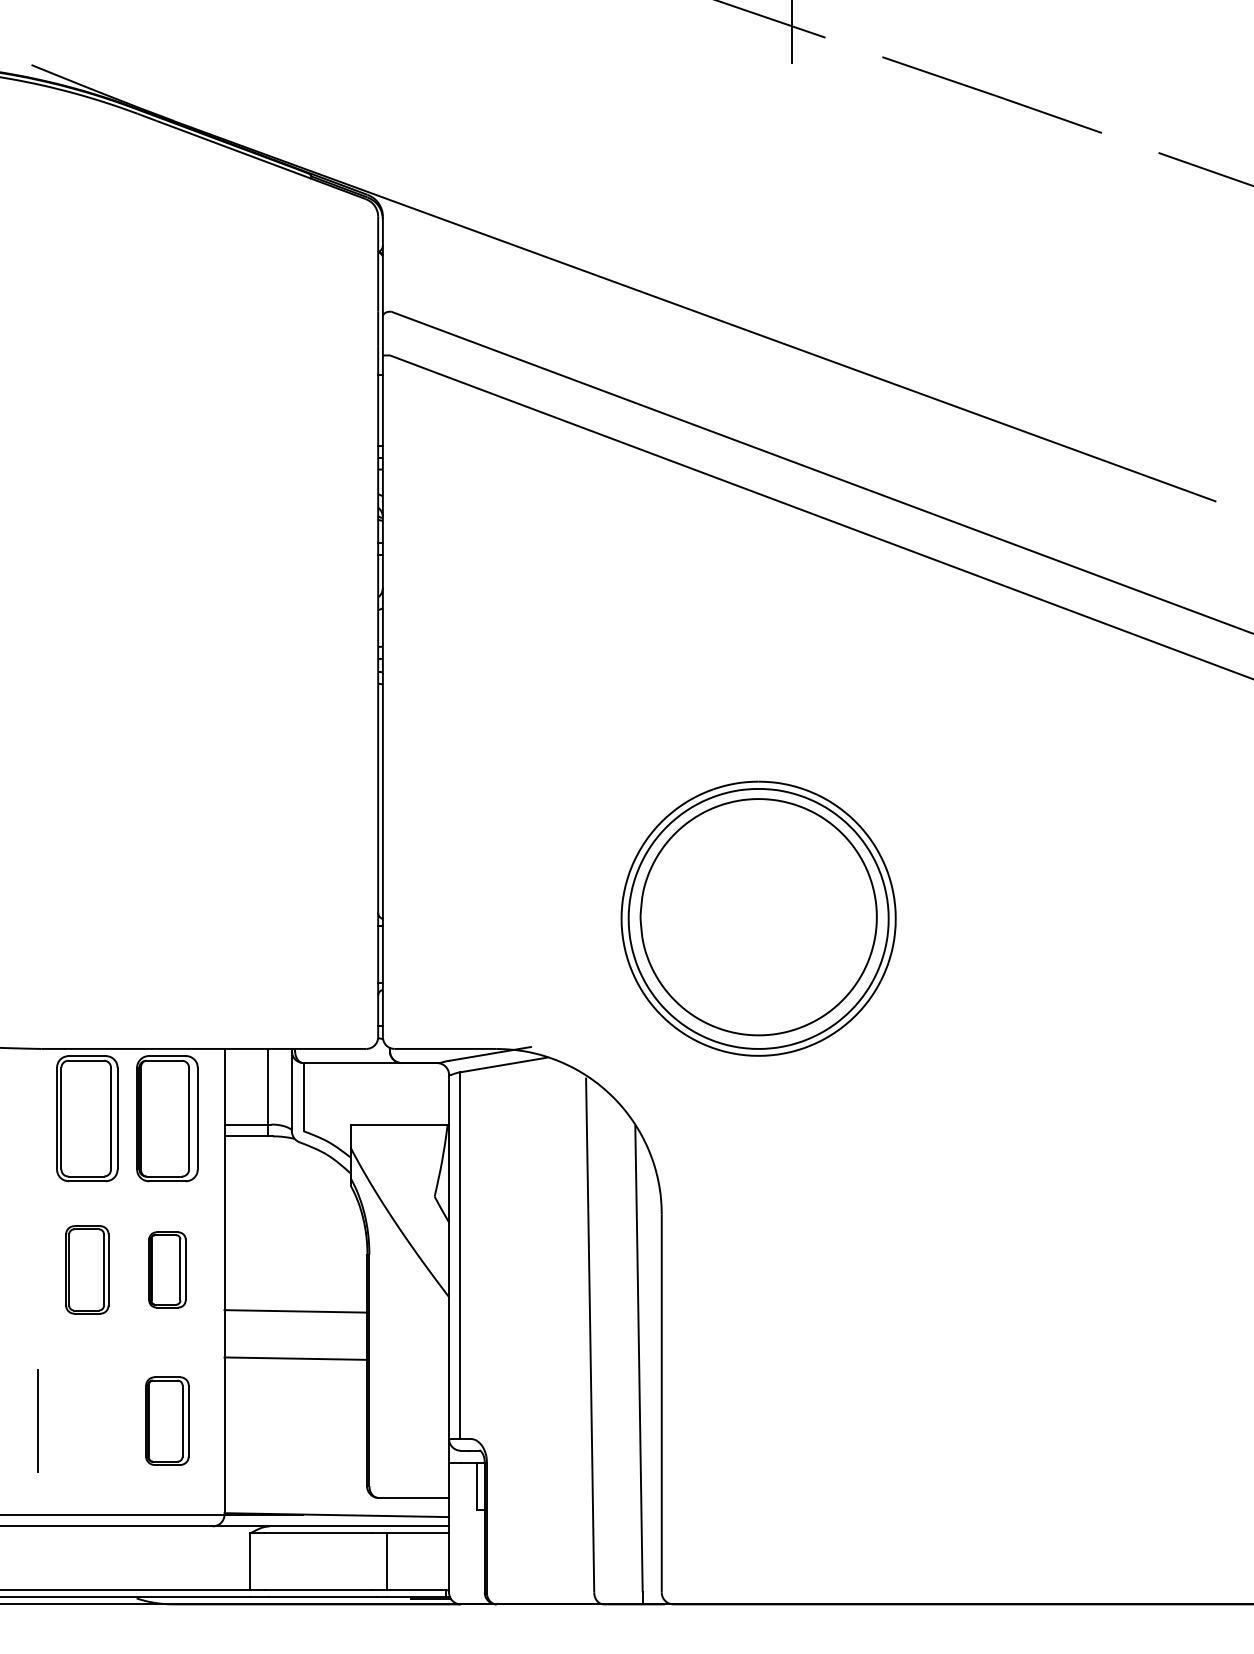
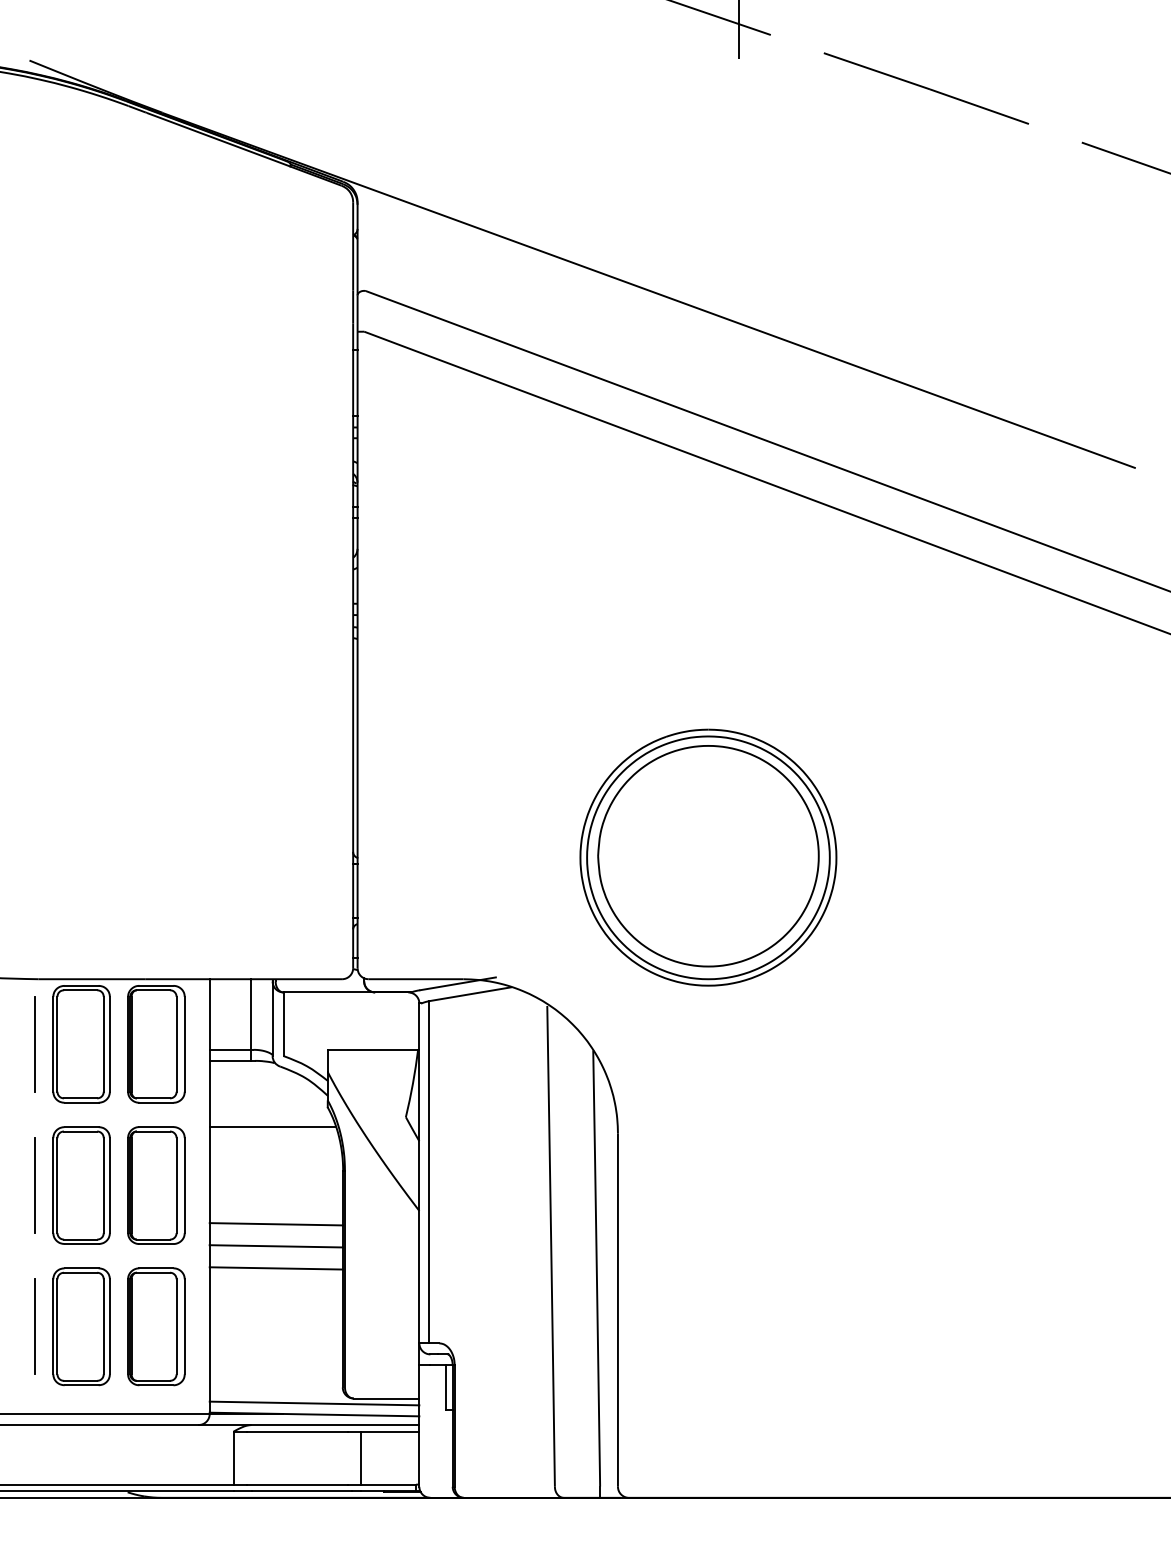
line: (37, 1118) -> (35, 1044), added
line: (291, 1207) -> (272, 1127), added
line: (37, 1269) -> (35, 1185), added
part: (87, 1269) -> (81, 1185), size x1.43
part: (167, 1269) -> (156, 1185), size x1.67
line: (295, 1334) -> (275, 1245), added
part: (87, 1420) -> (81, 1326), added
part: (167, 1420) -> (156, 1326), size x1.43
line: (336, 1503) -> (314, 1403), added

